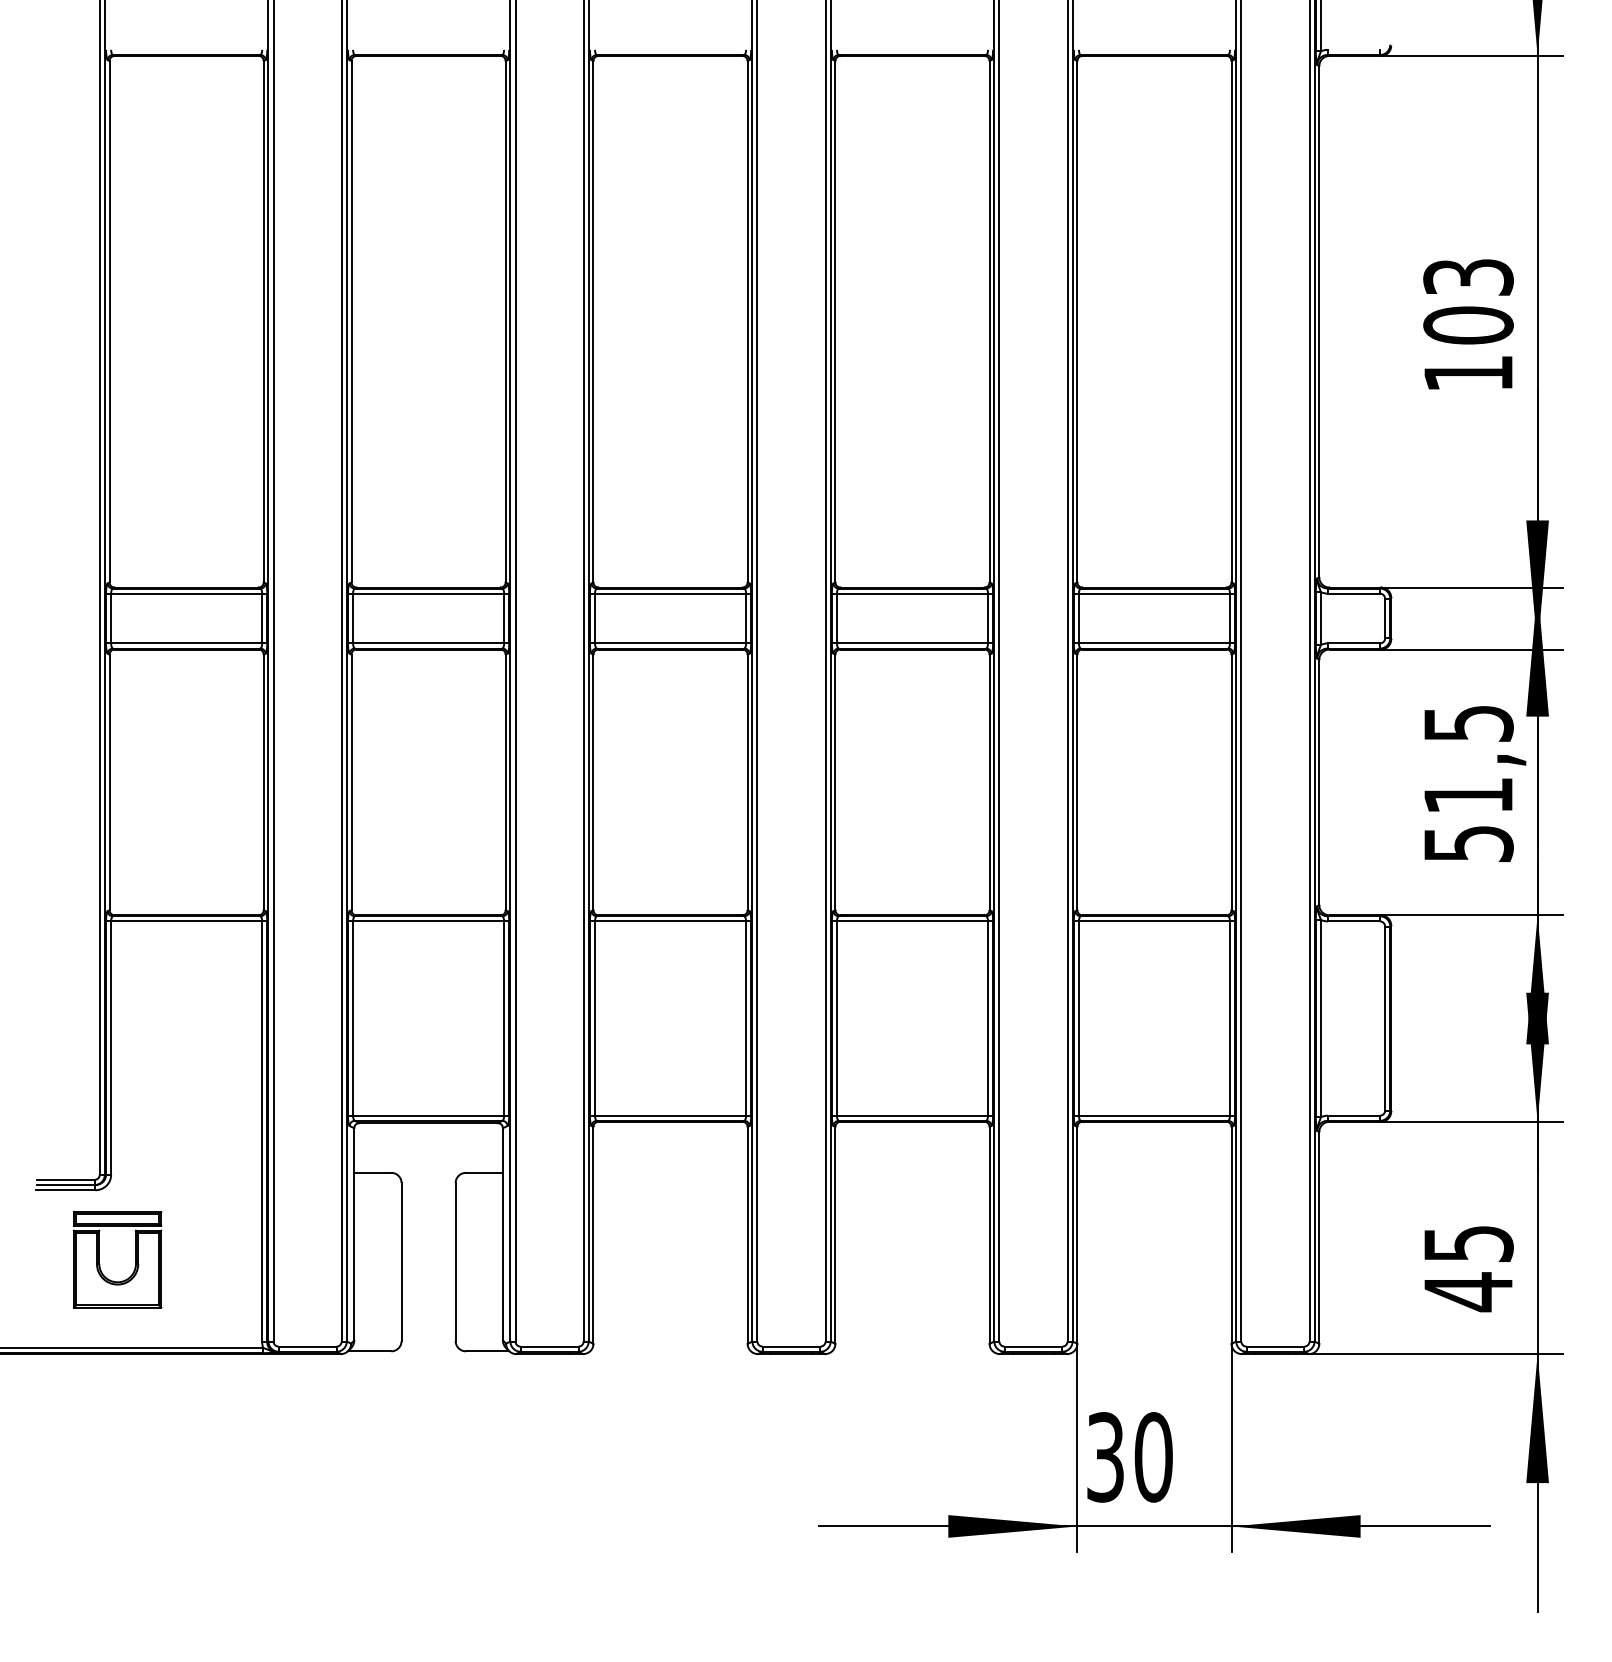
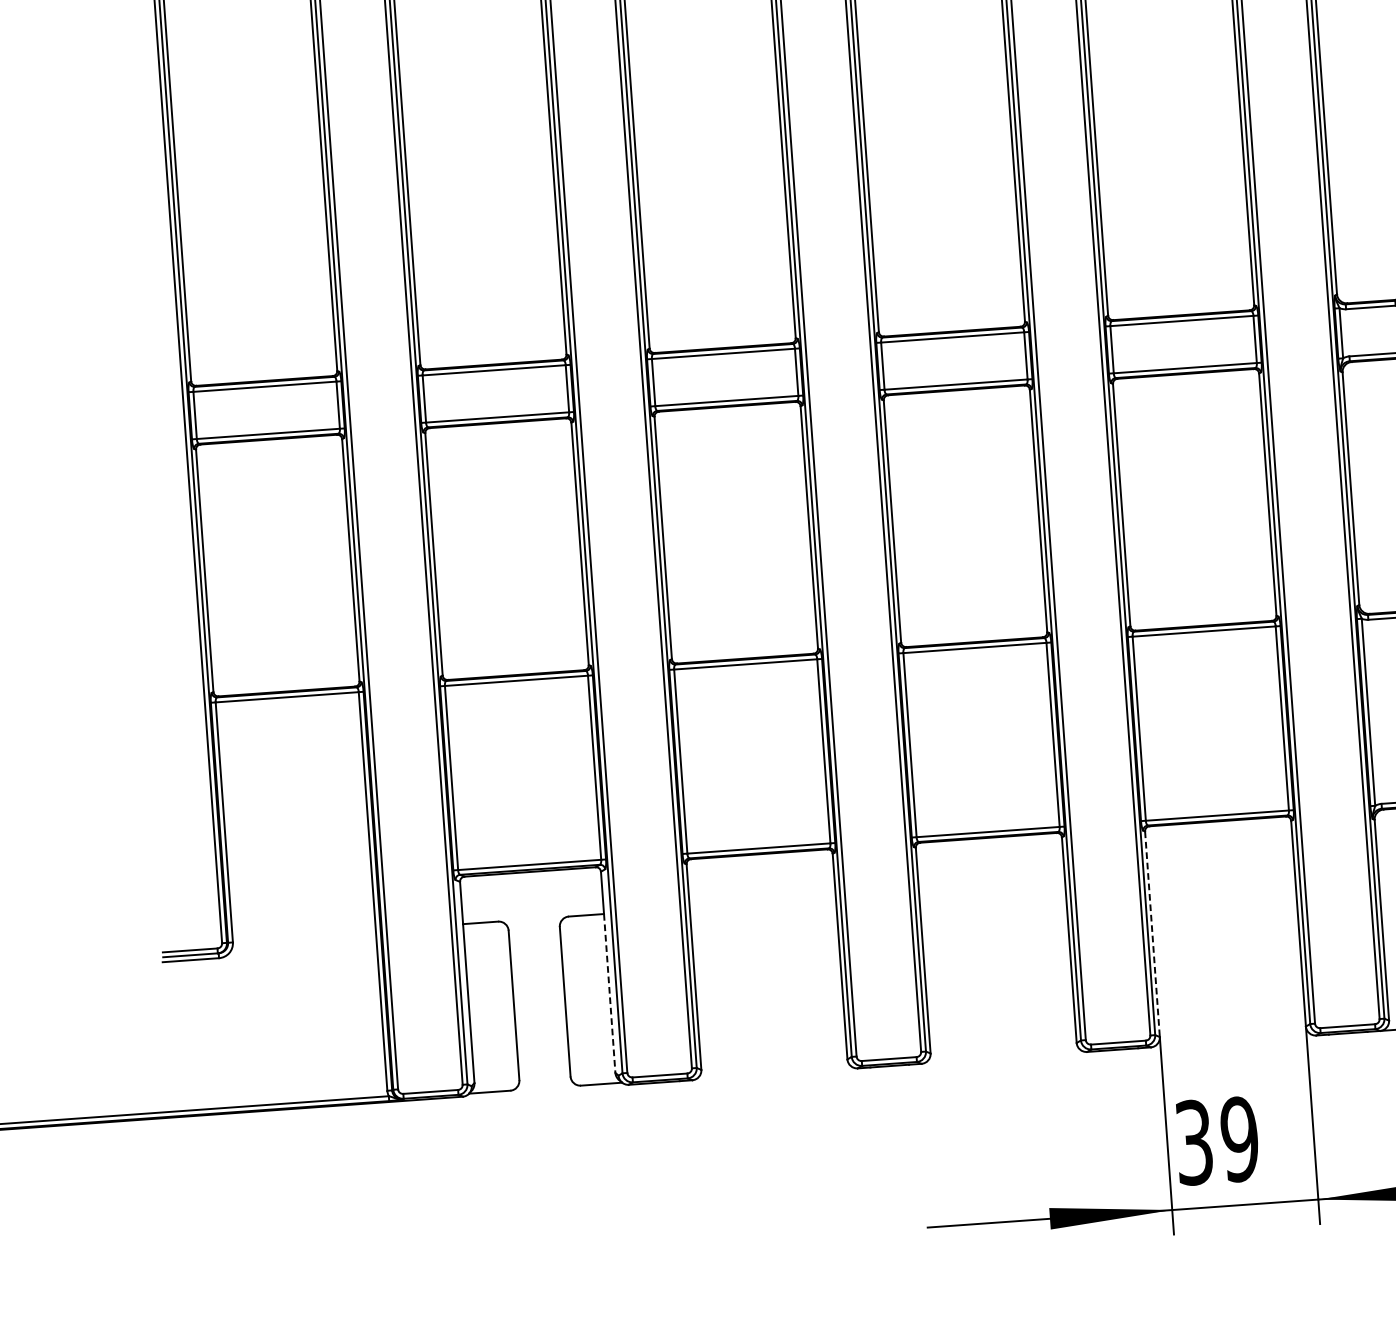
line: (1077, 1235) -> (1152, 934), solid -> dashed
line: (502, 1256) -> (609, 993), solid -> dashed
part: (100, 1264) -> (228, 1028), removed
text: (1153, 1457) -> (1239, 1139), 30 -> 39

